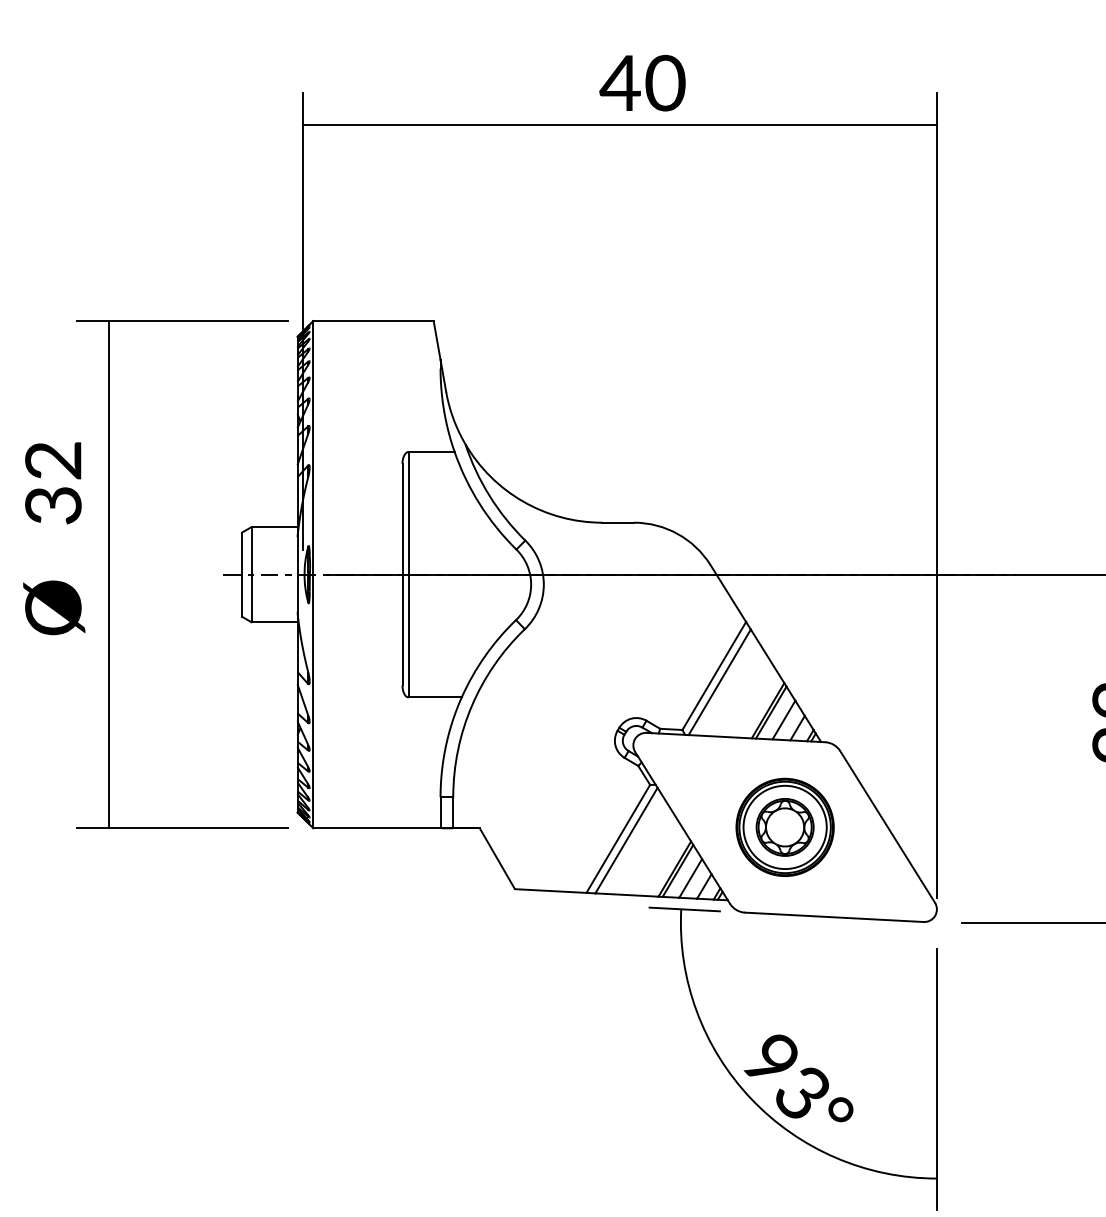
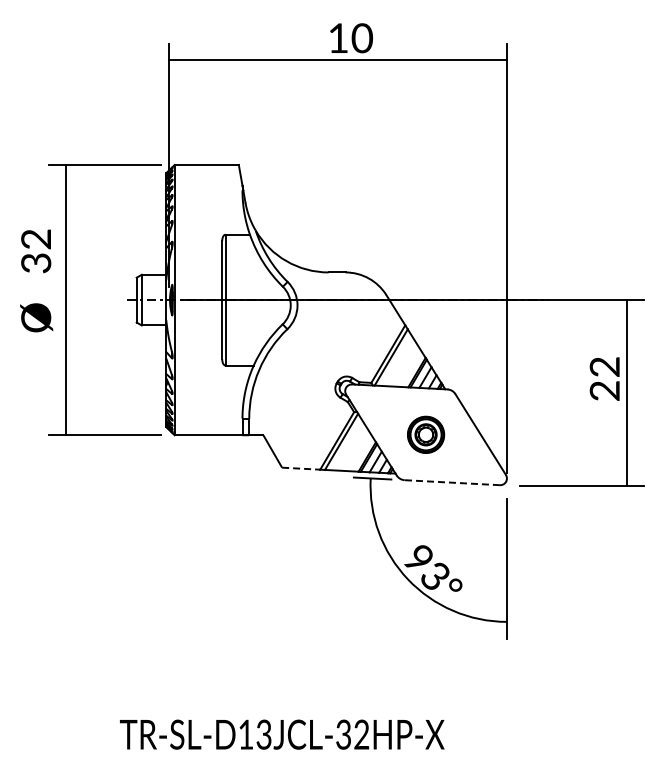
text: (620, 81) -> (338, 37), 40 -> 10
part: (784, 826) -> (425, 434), size x0.7
line: (551, 890) -> (301, 468), solid -> dashed
line: (834, 916) -> (452, 482), solid -> dashed

